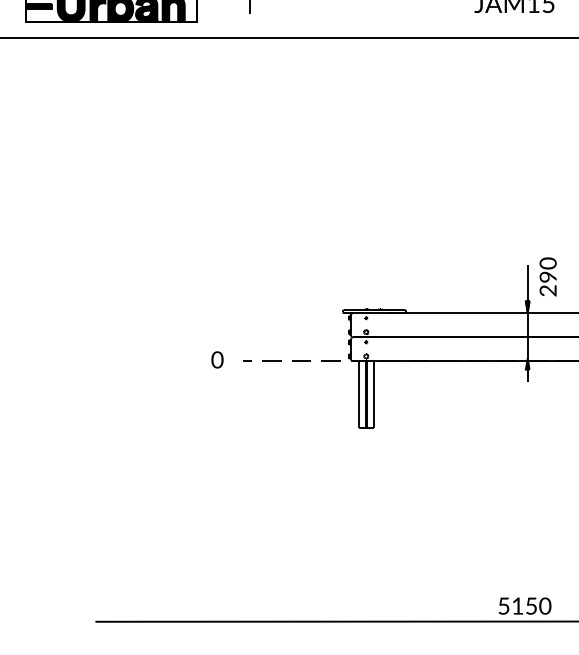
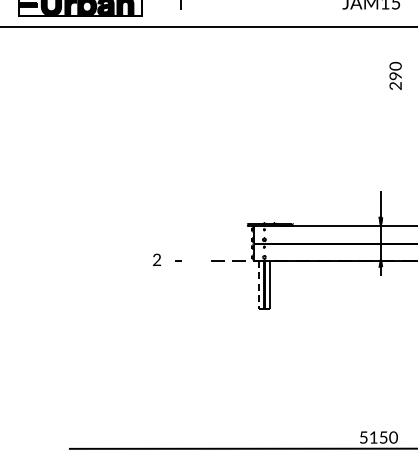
text: (547, 276) -> (395, 75), moved
text: (216, 359) -> (156, 259), 0 -> 2
line: (270, 360) -> (195, 260), removed
line: (359, 395) -> (259, 285), solid -> dashed

